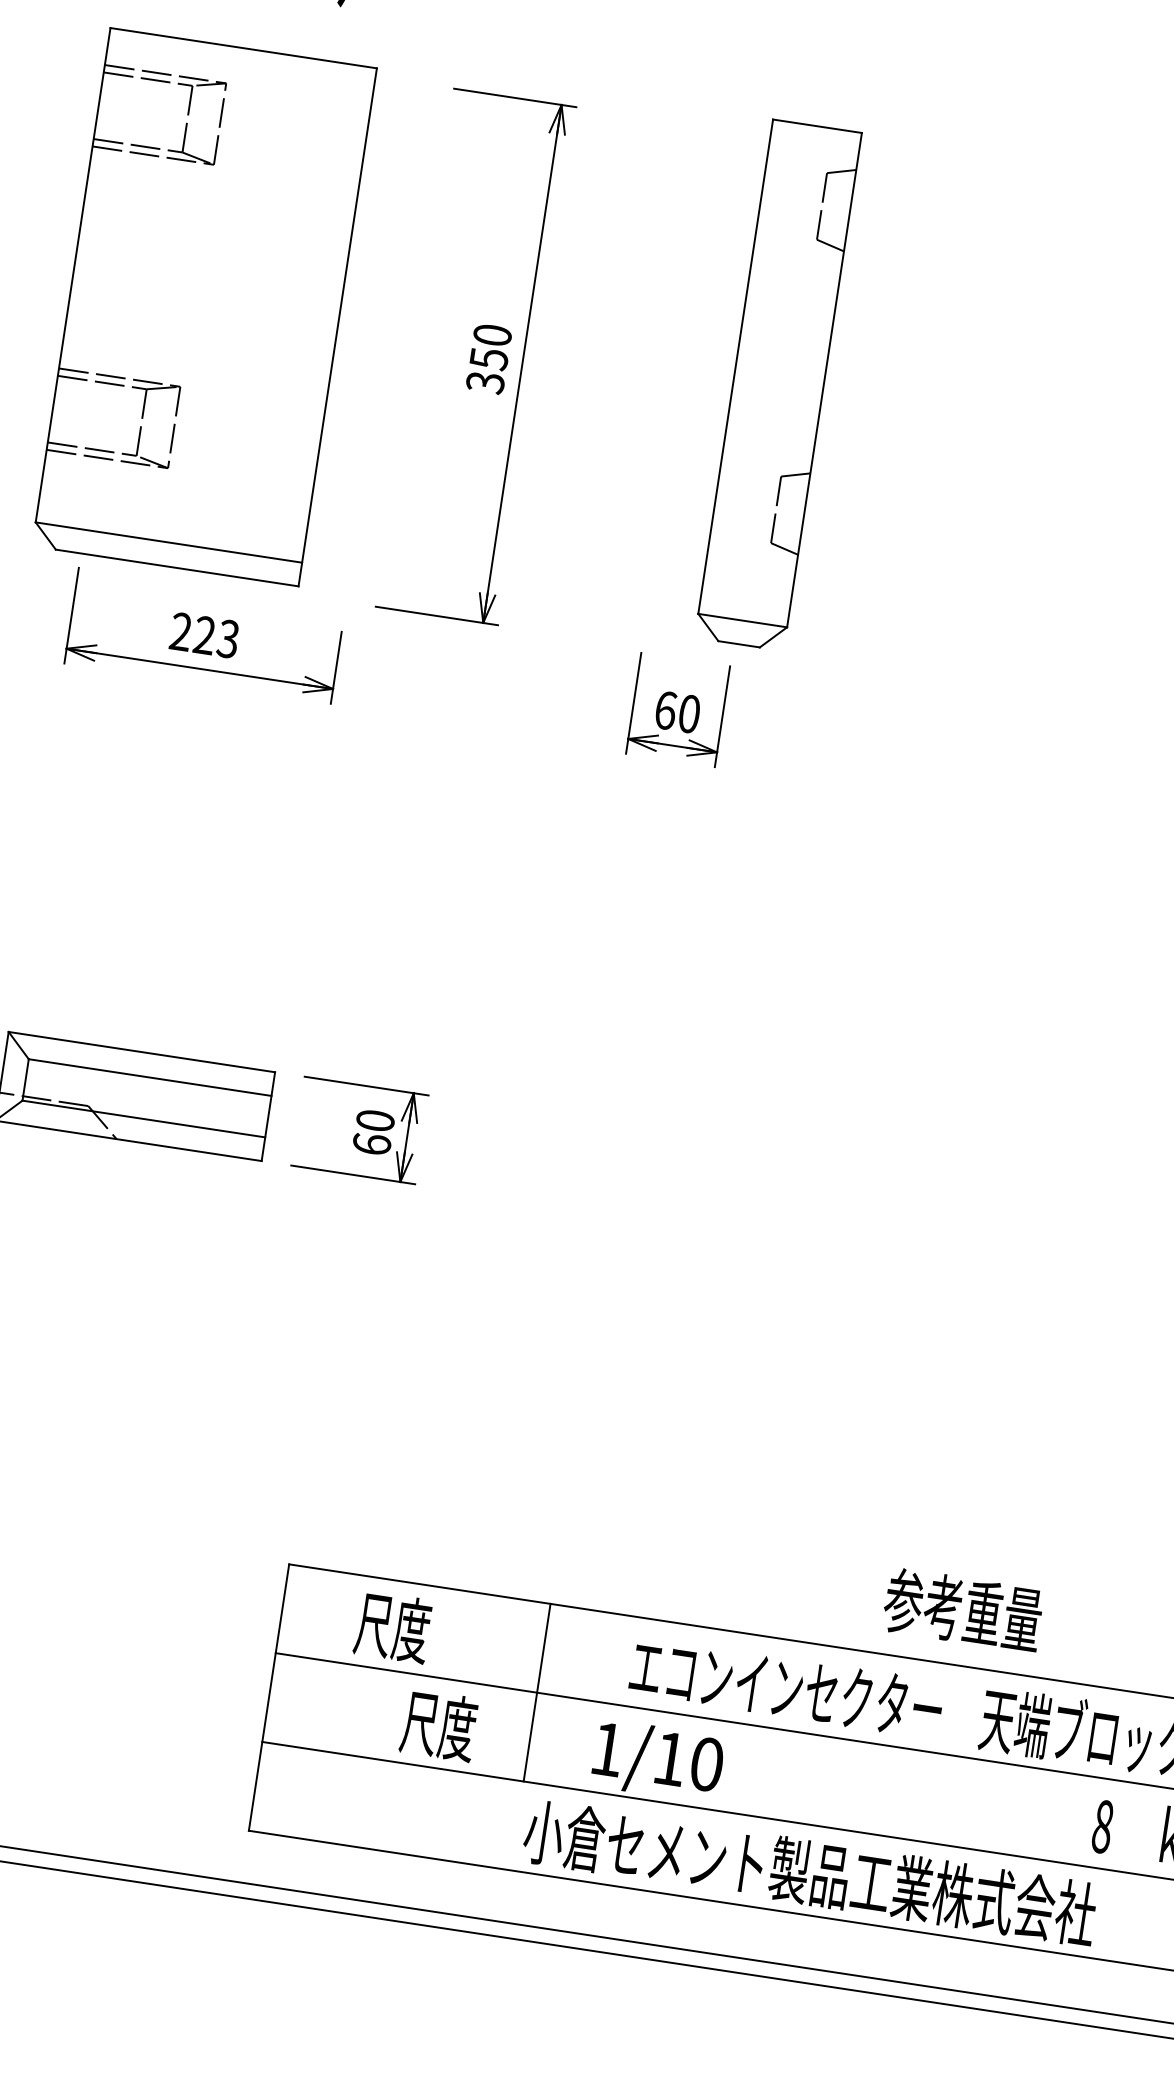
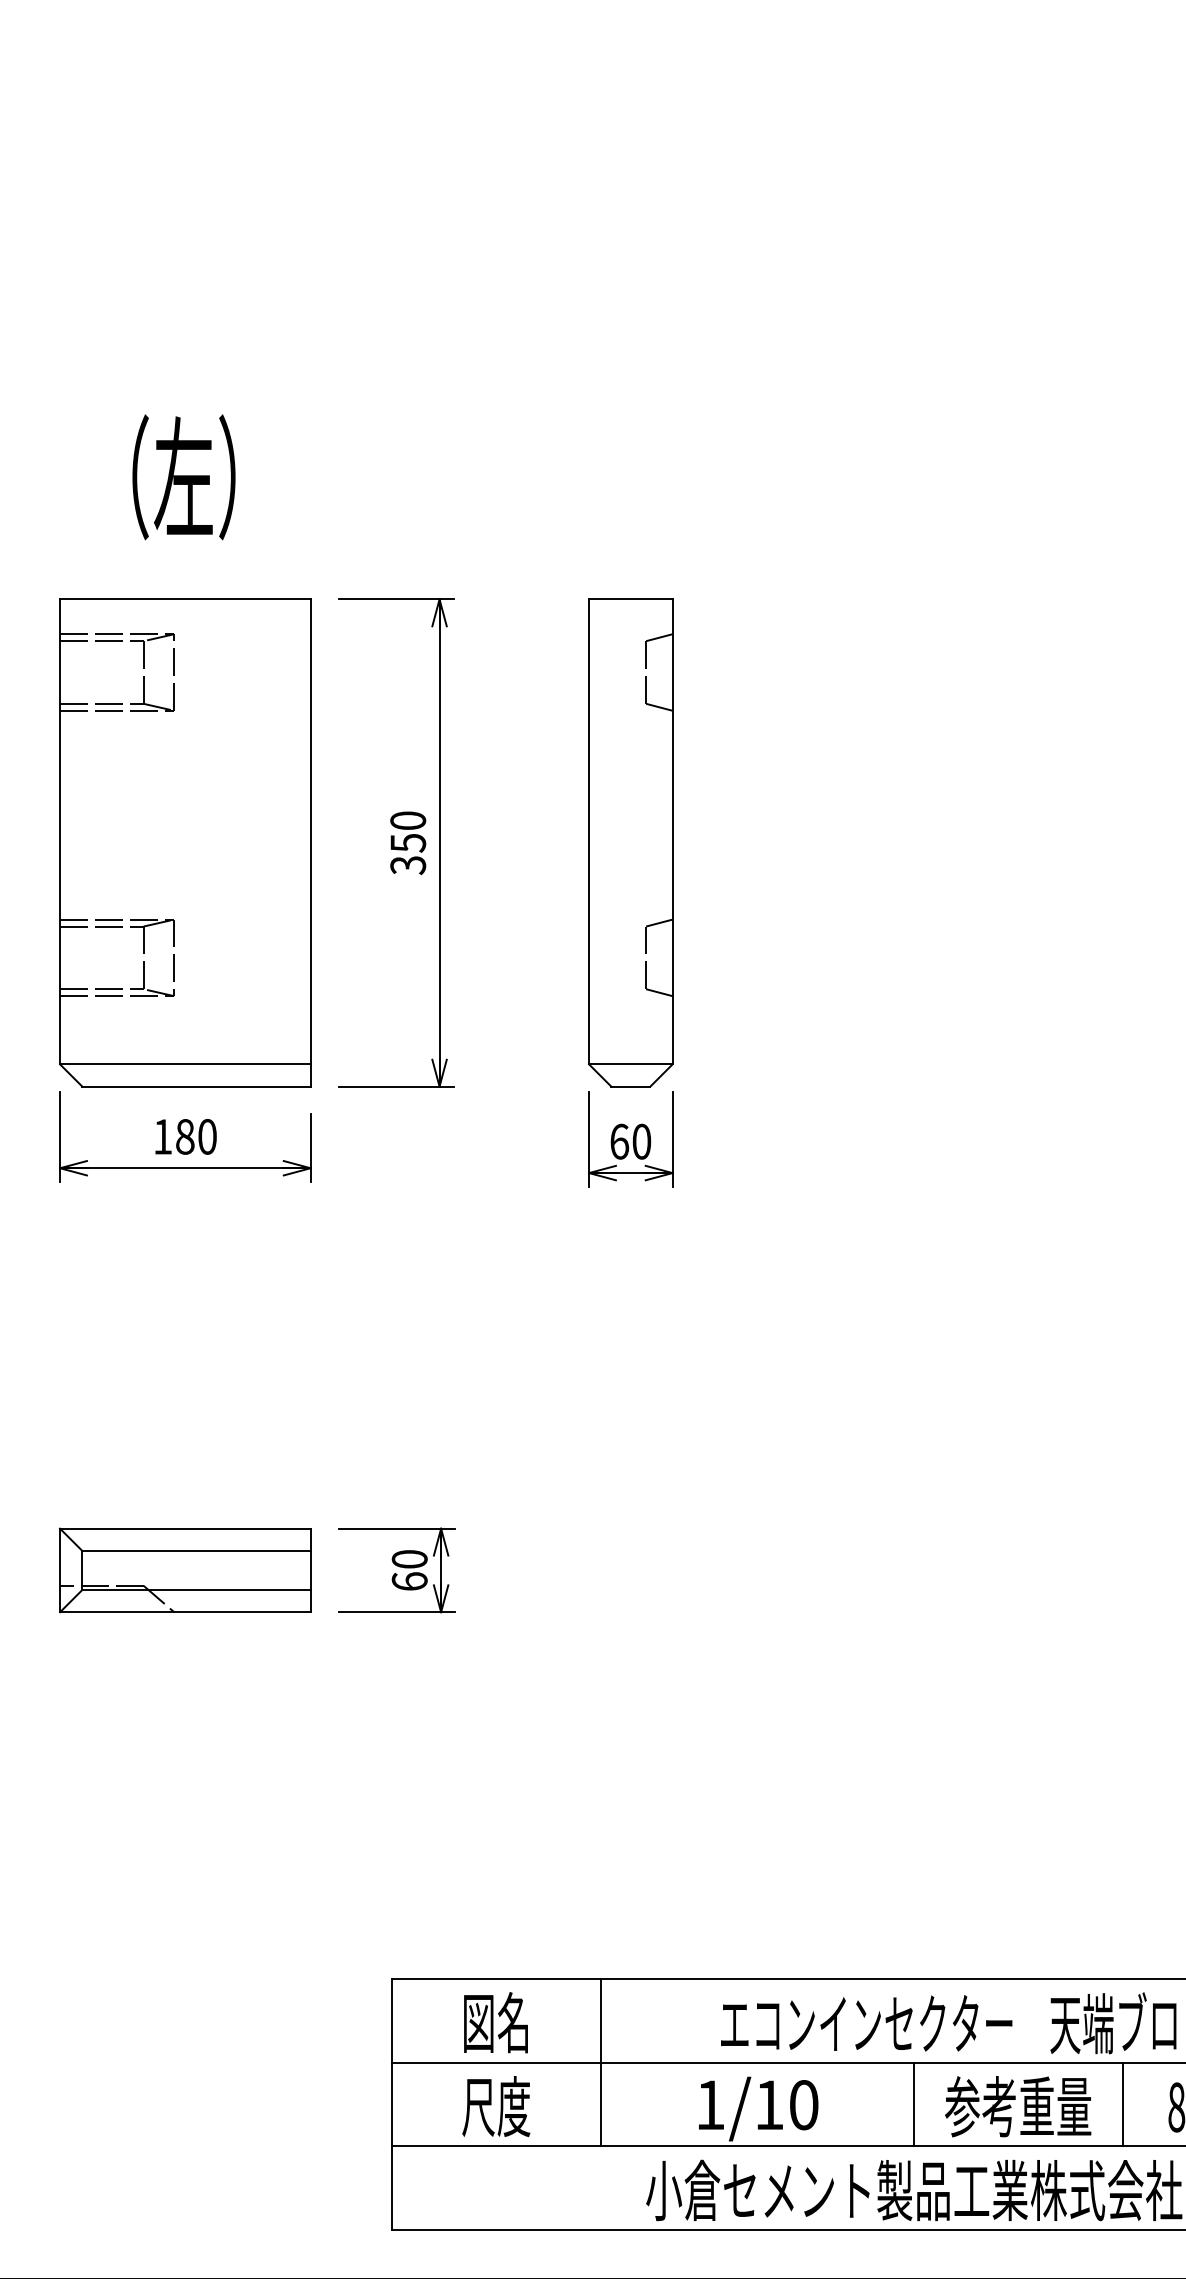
part: (204, 306) -> (185, 842), moved
part: (778, 384) -> (630, 842), moved
text: (204, 634) -> (184, 1136), 223 -> 180
text: (963, 1610) -> (1018, 2106), moved
text: (393, 1627) -> (496, 2022), 尺度 -> 図名
line: (536, 1692) -> (600, 2062), moved
text: (439, 1725) -> (496, 2106), moved
line: (824, 1781) -> (914, 2104), added
line: (1045, 1814) -> (1122, 2104), added

